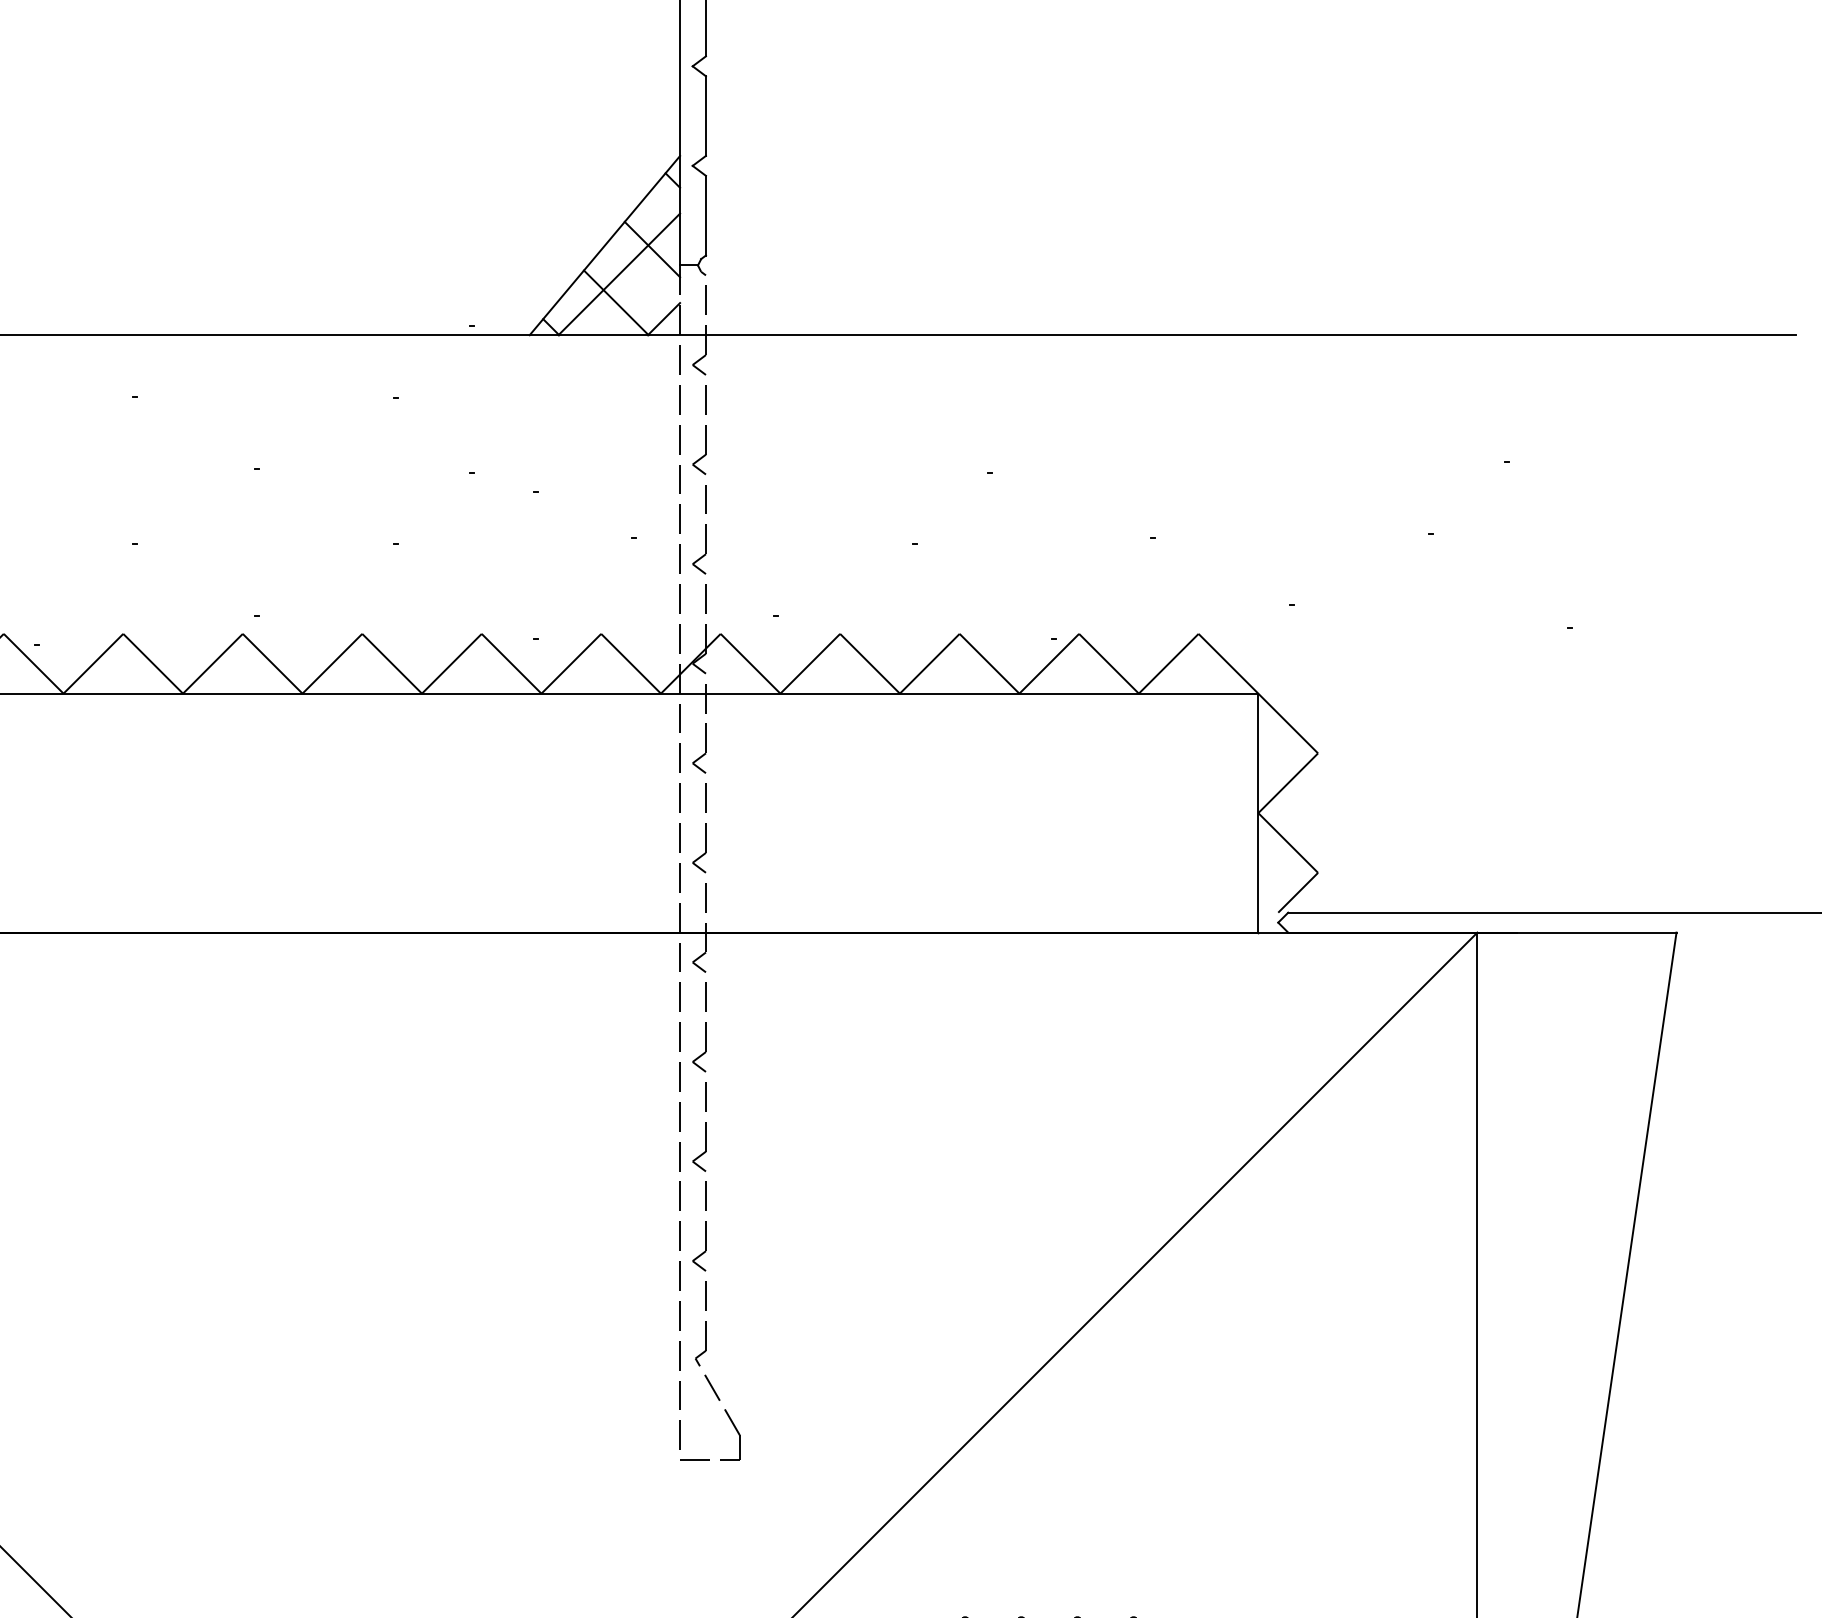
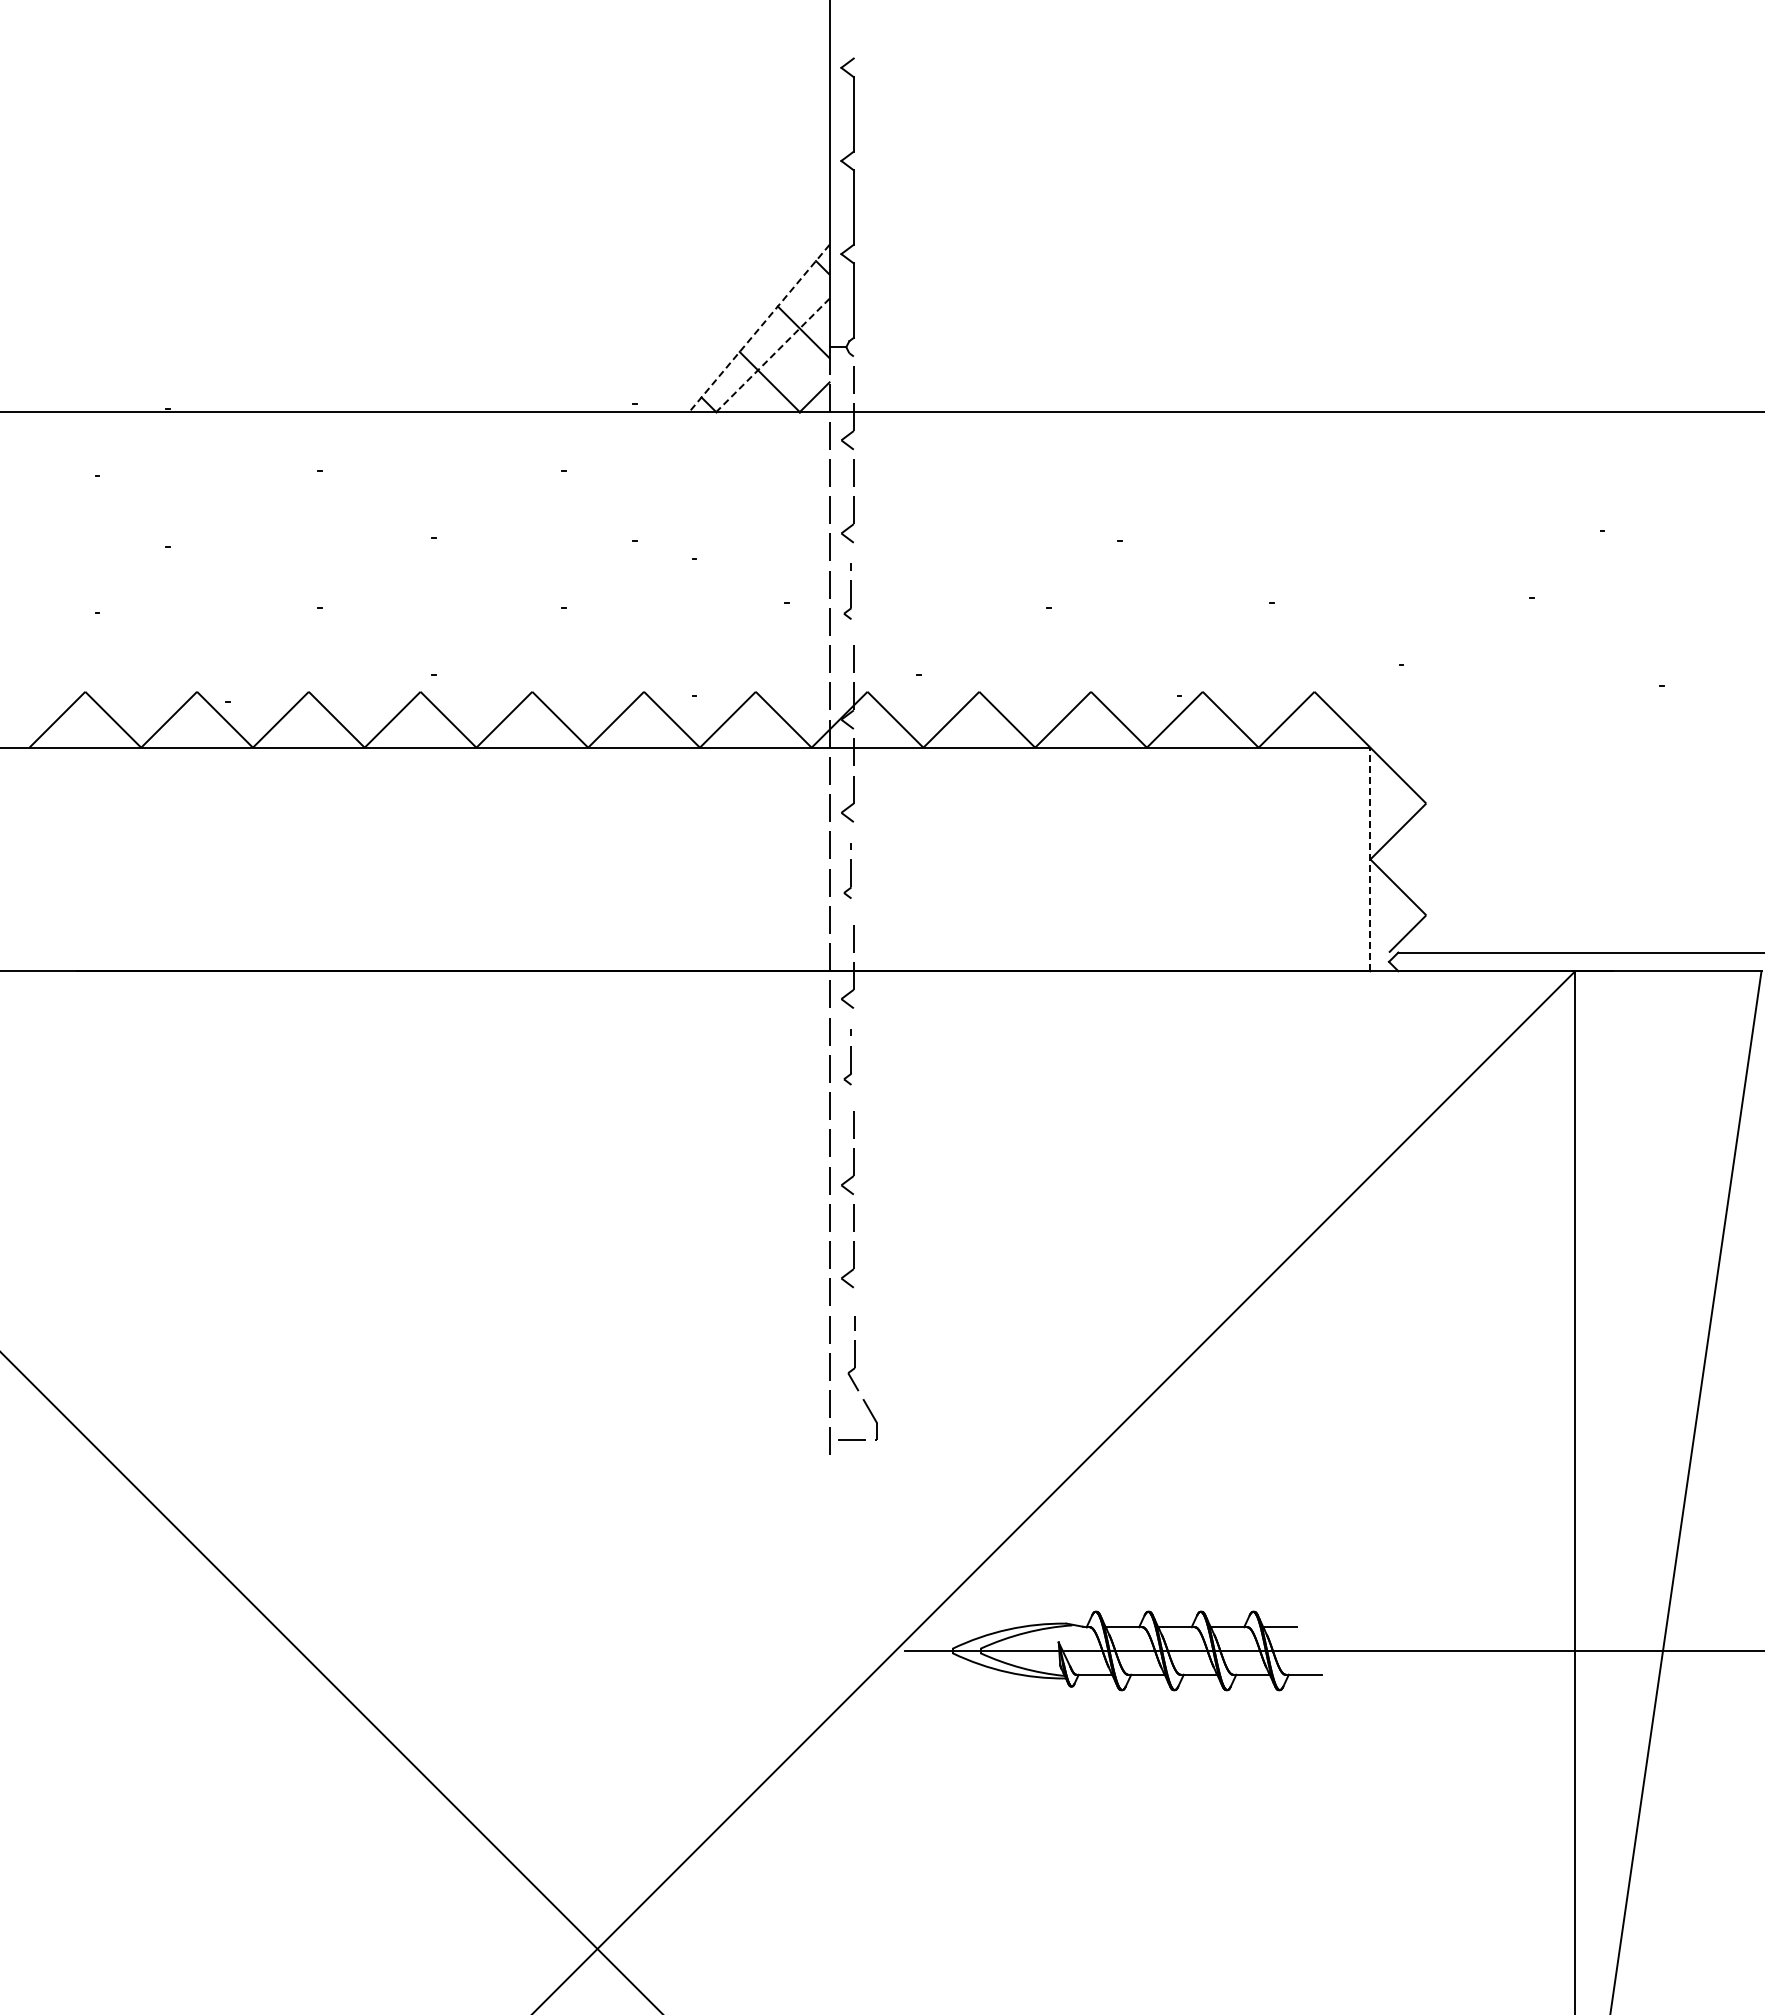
line: (604, 246) -> (758, 329), solid -> dashed
line: (620, 274) -> (773, 355), solid -> dashed
part: (699, 529) -> (847, 594), size x0.6
line: (1258, 813) -> (1370, 859), solid -> dashed
part: (699, 828) -> (847, 873), size x0.6
part: (699, 1027) -> (847, 1059), size x0.6
part: (709, 1371) -> (857, 1381), size x0.7

